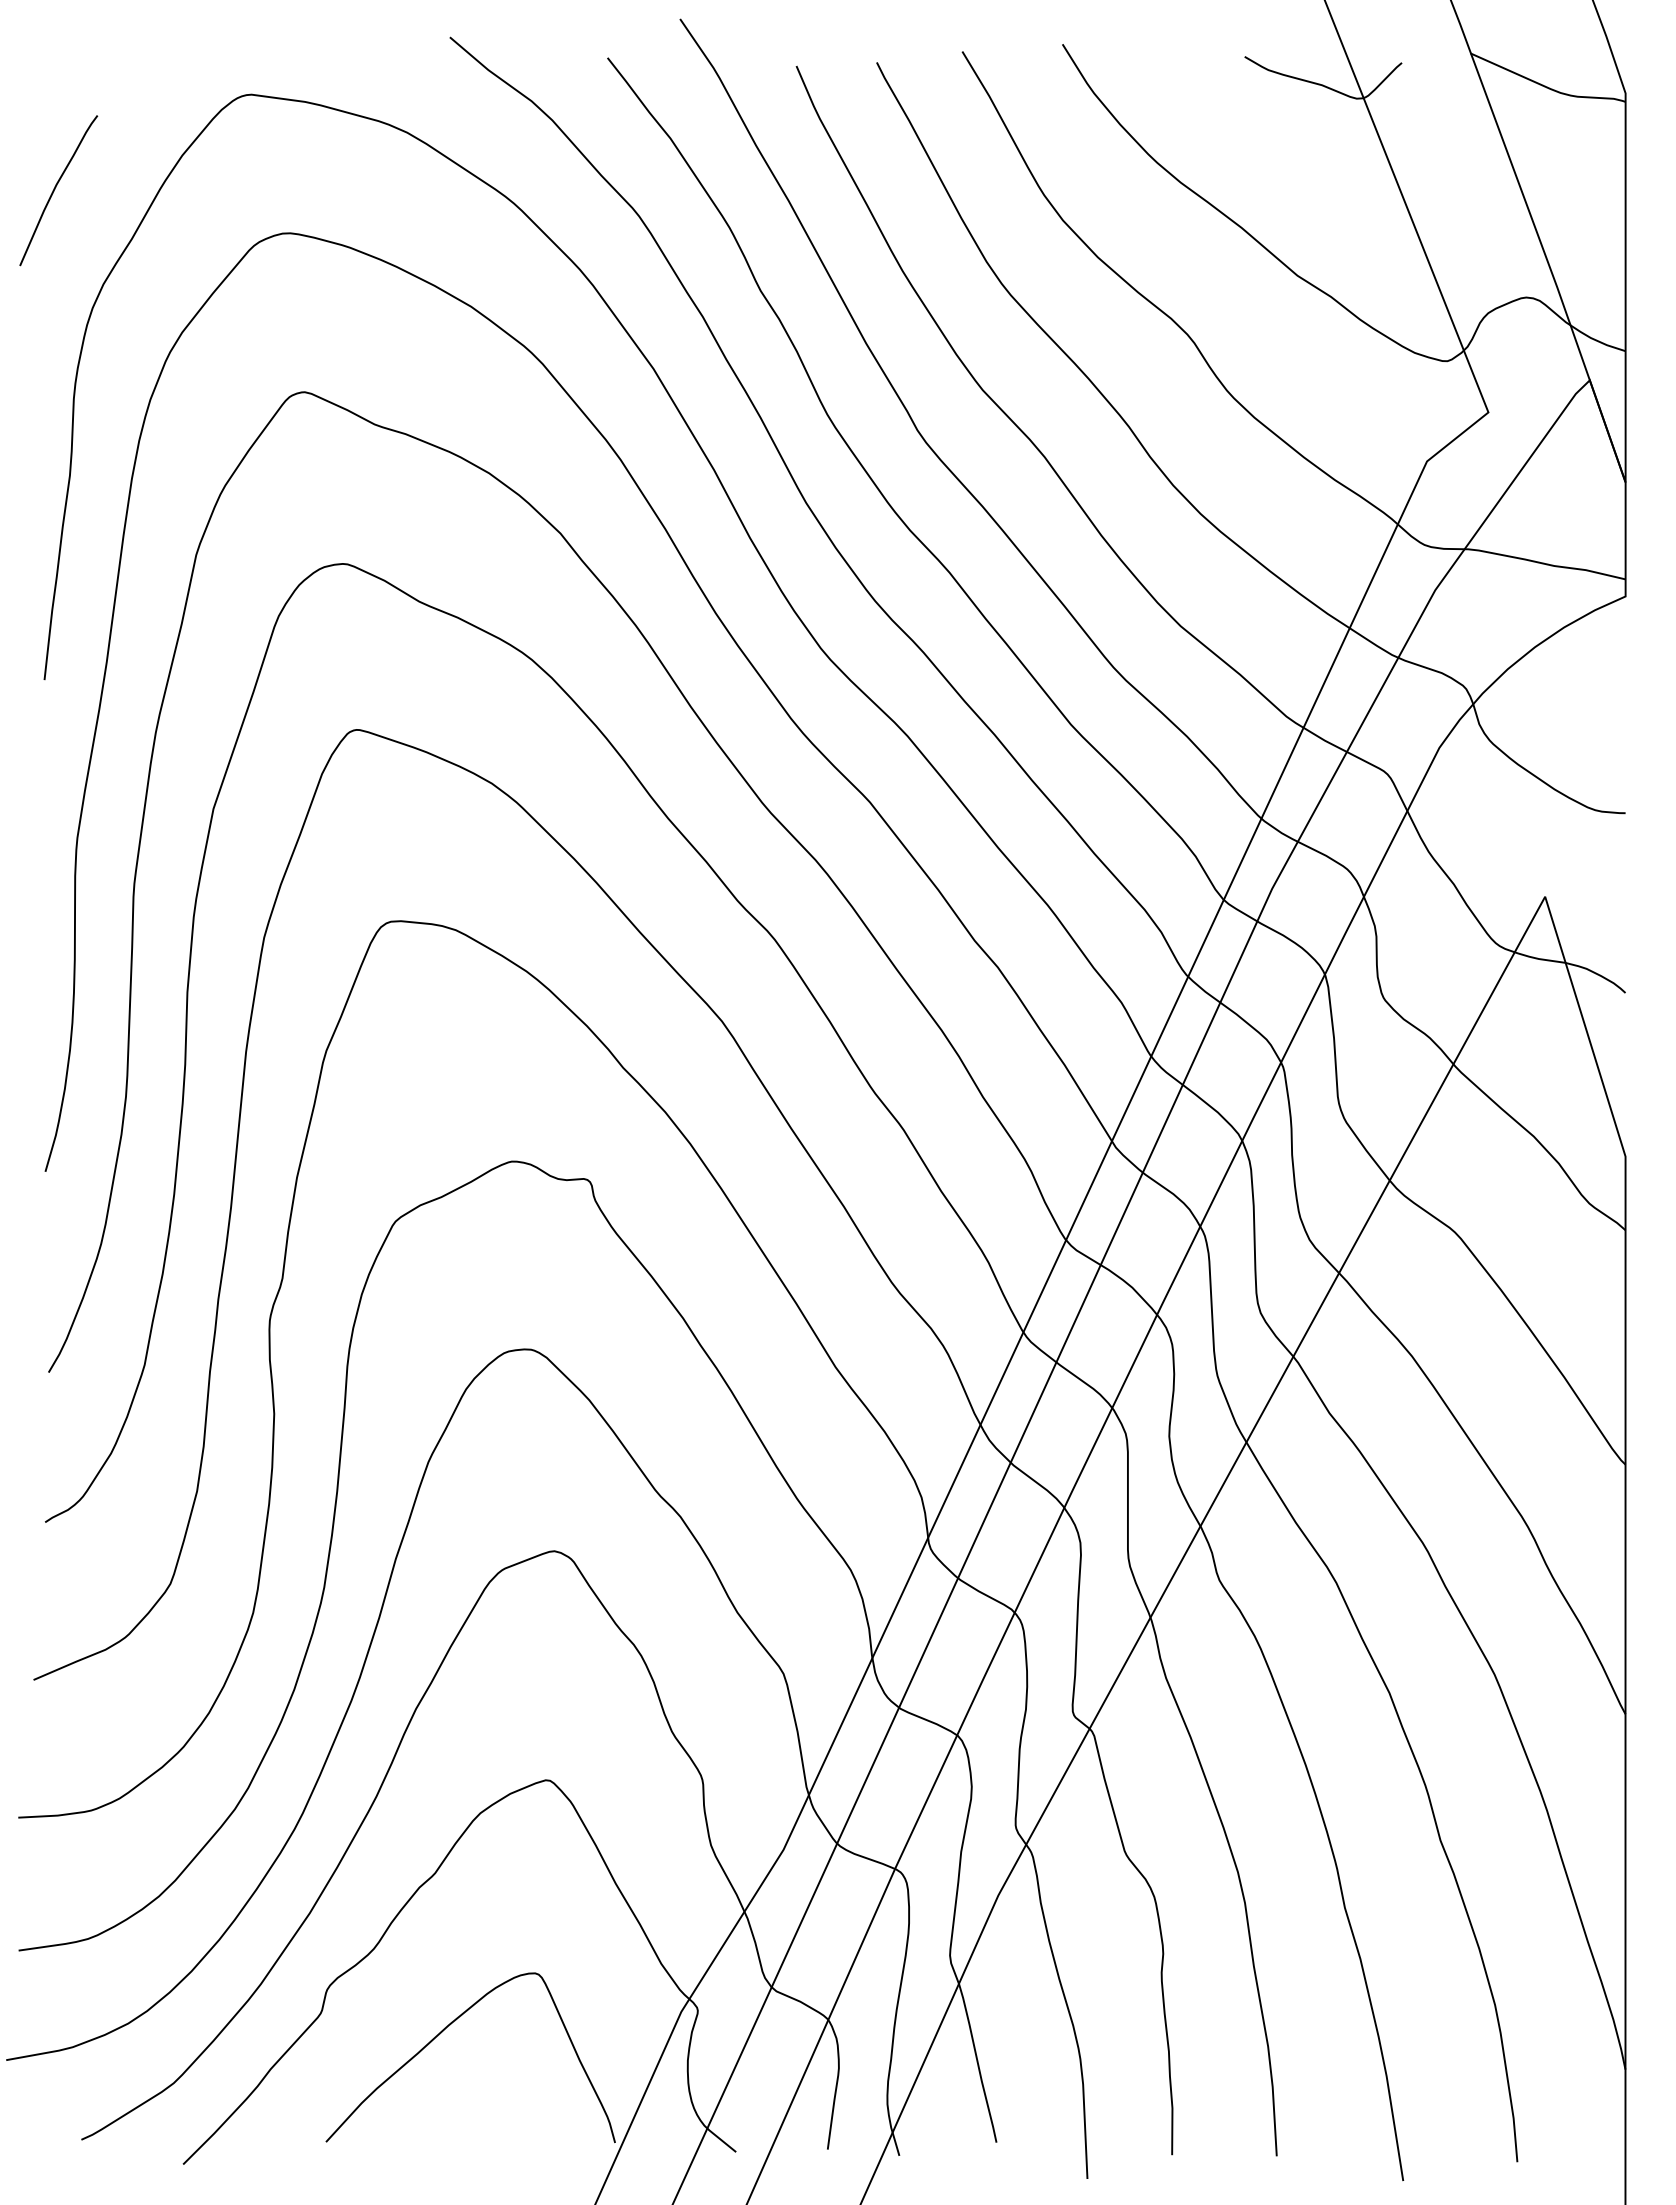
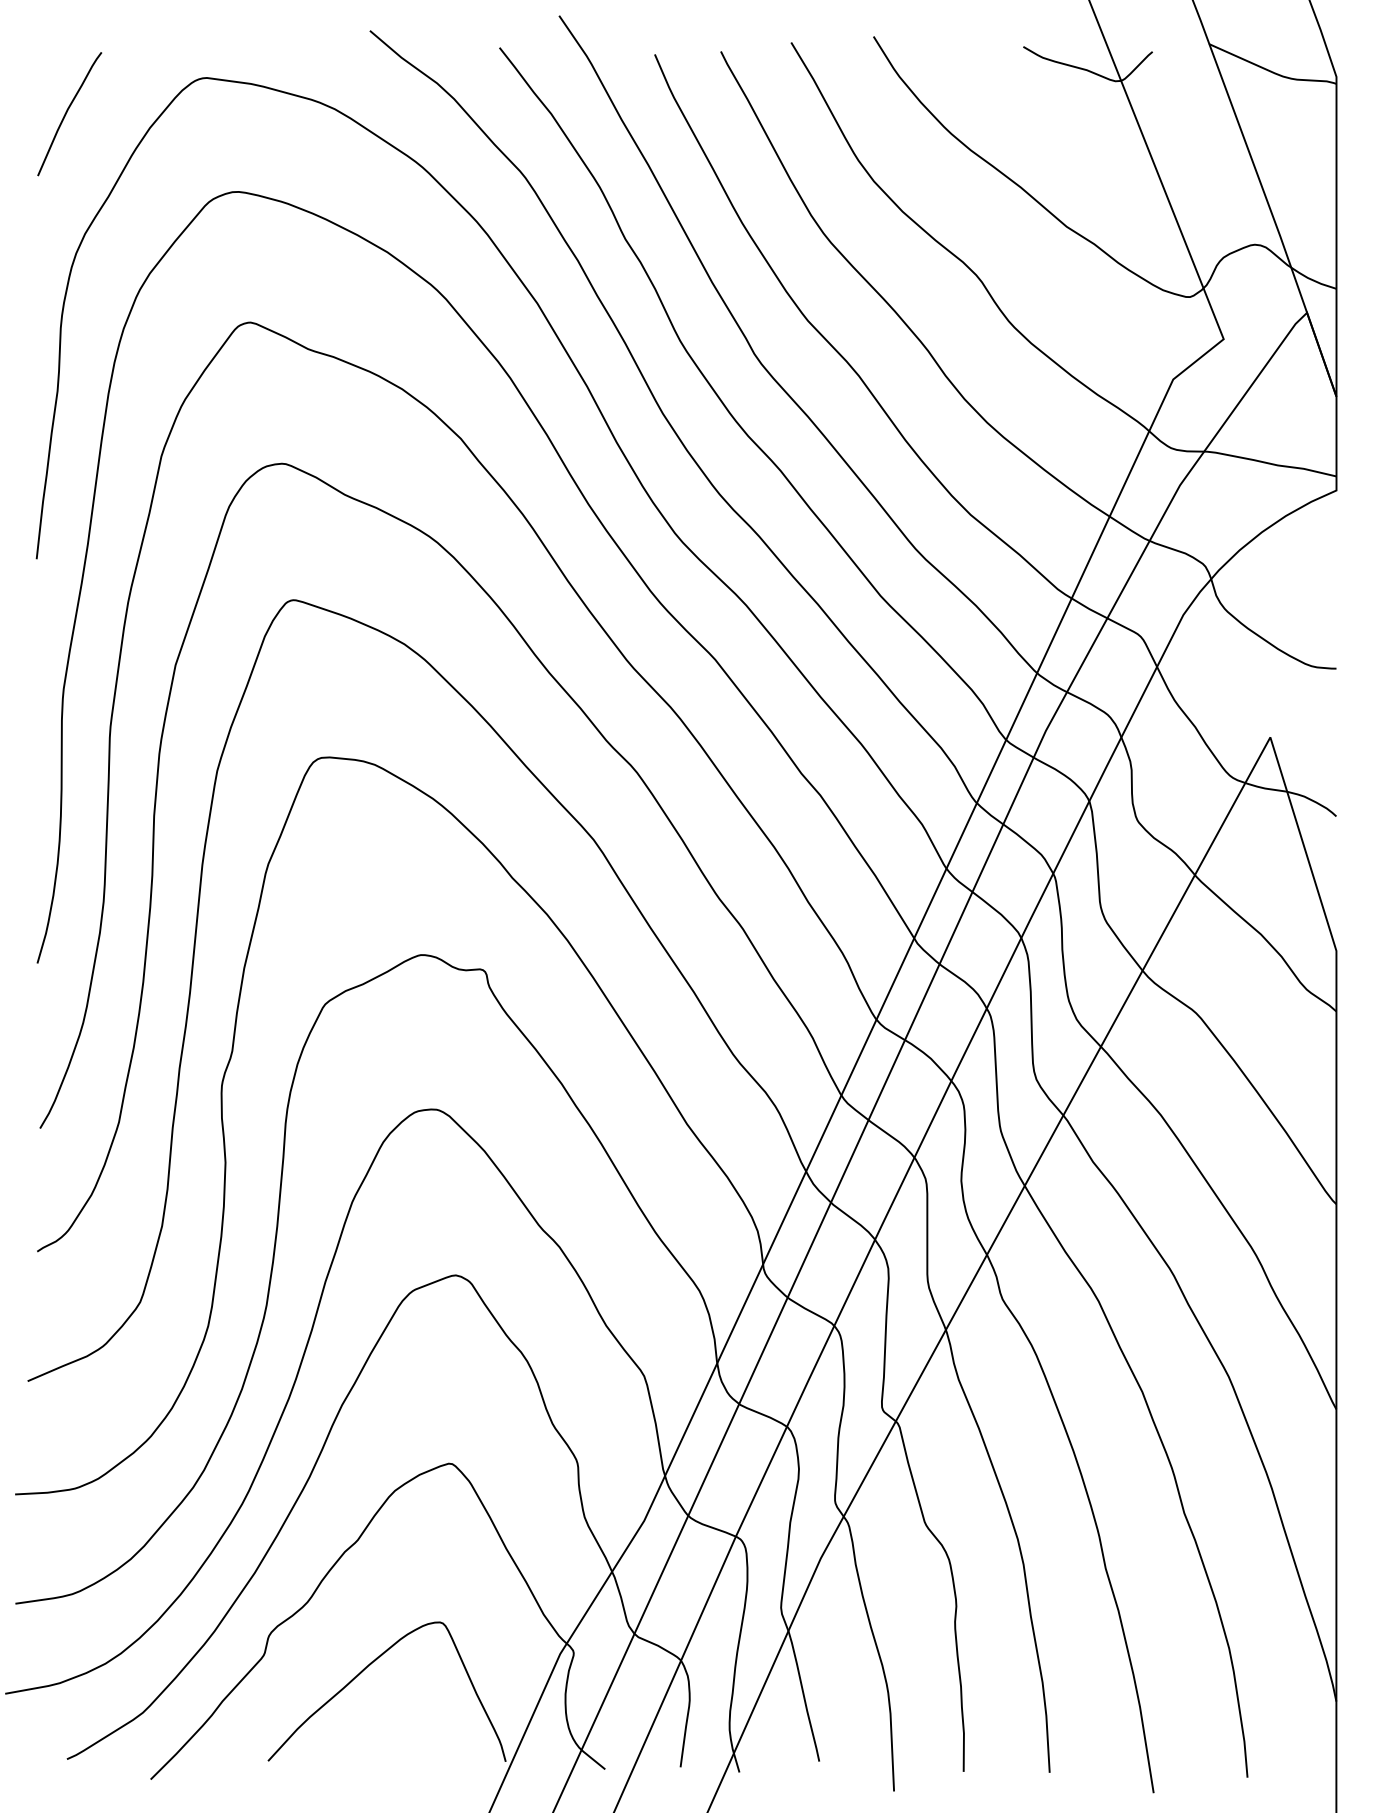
curve: (55, 189) -> (67, 113), moved

